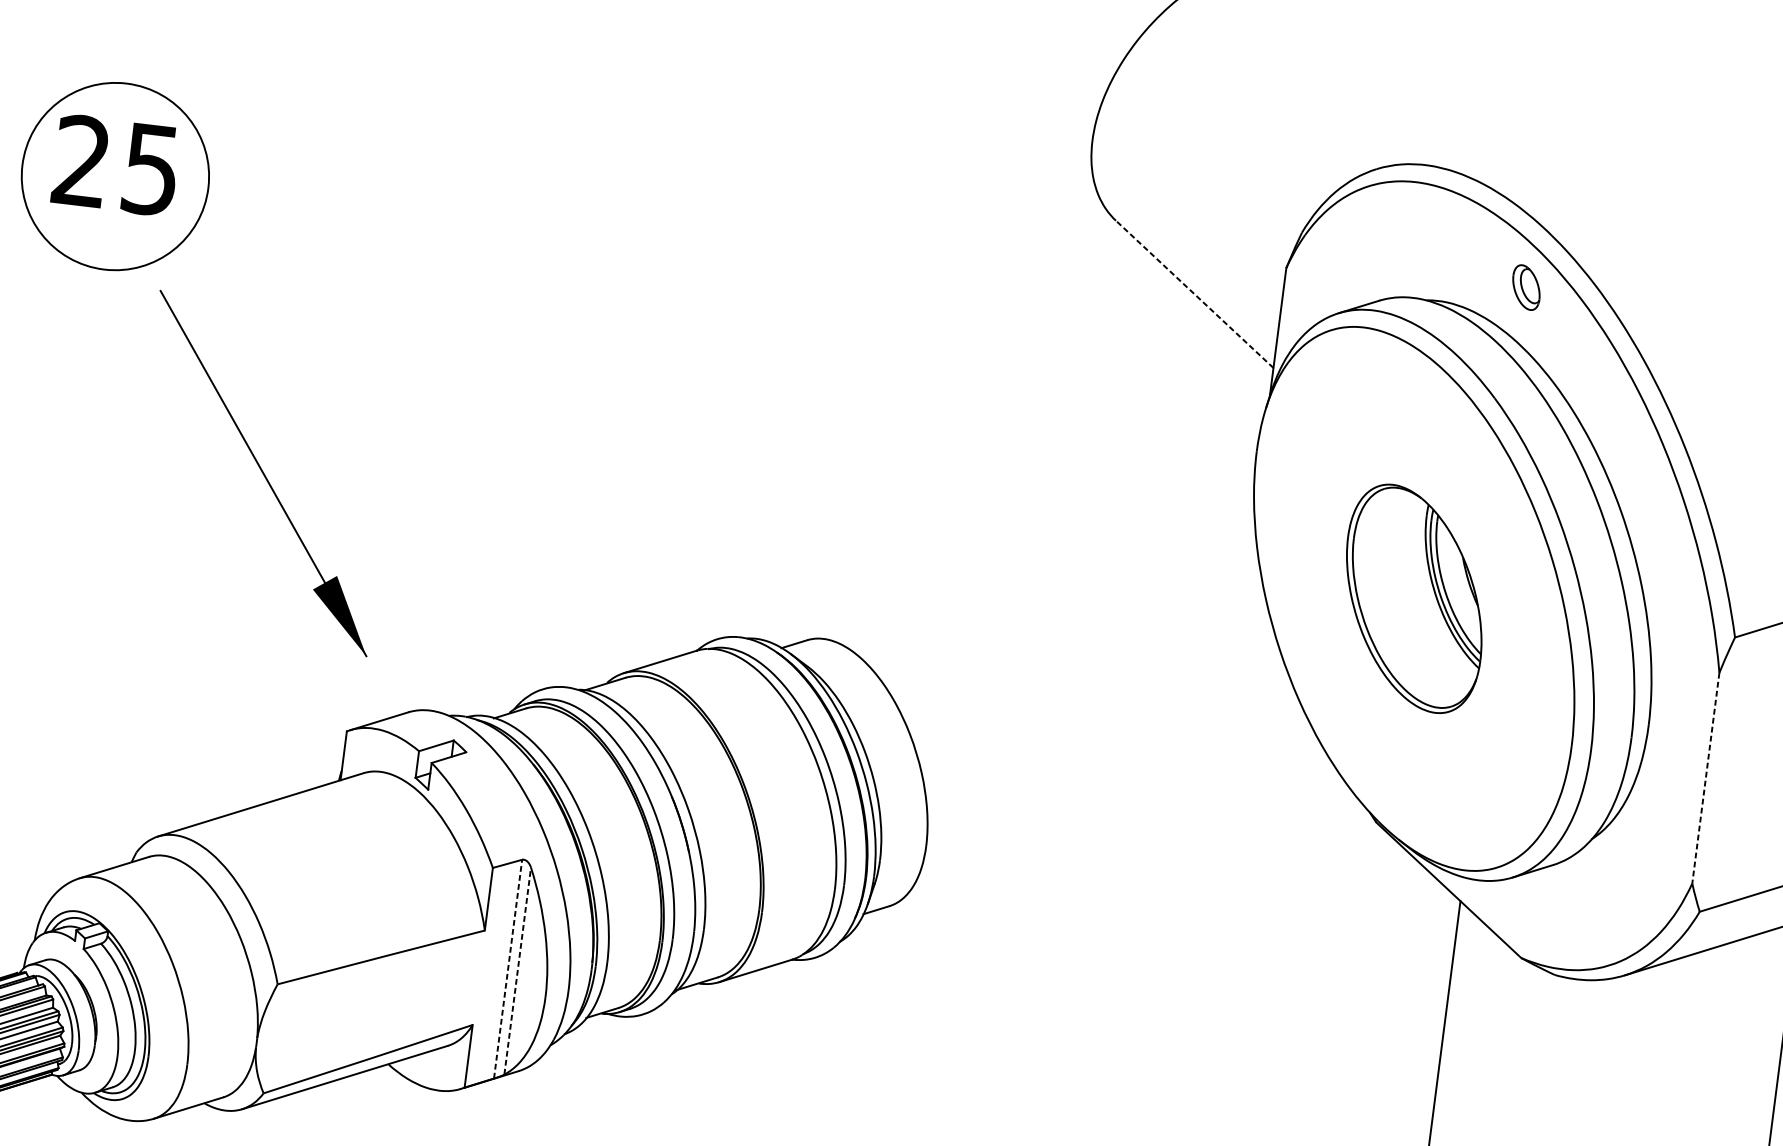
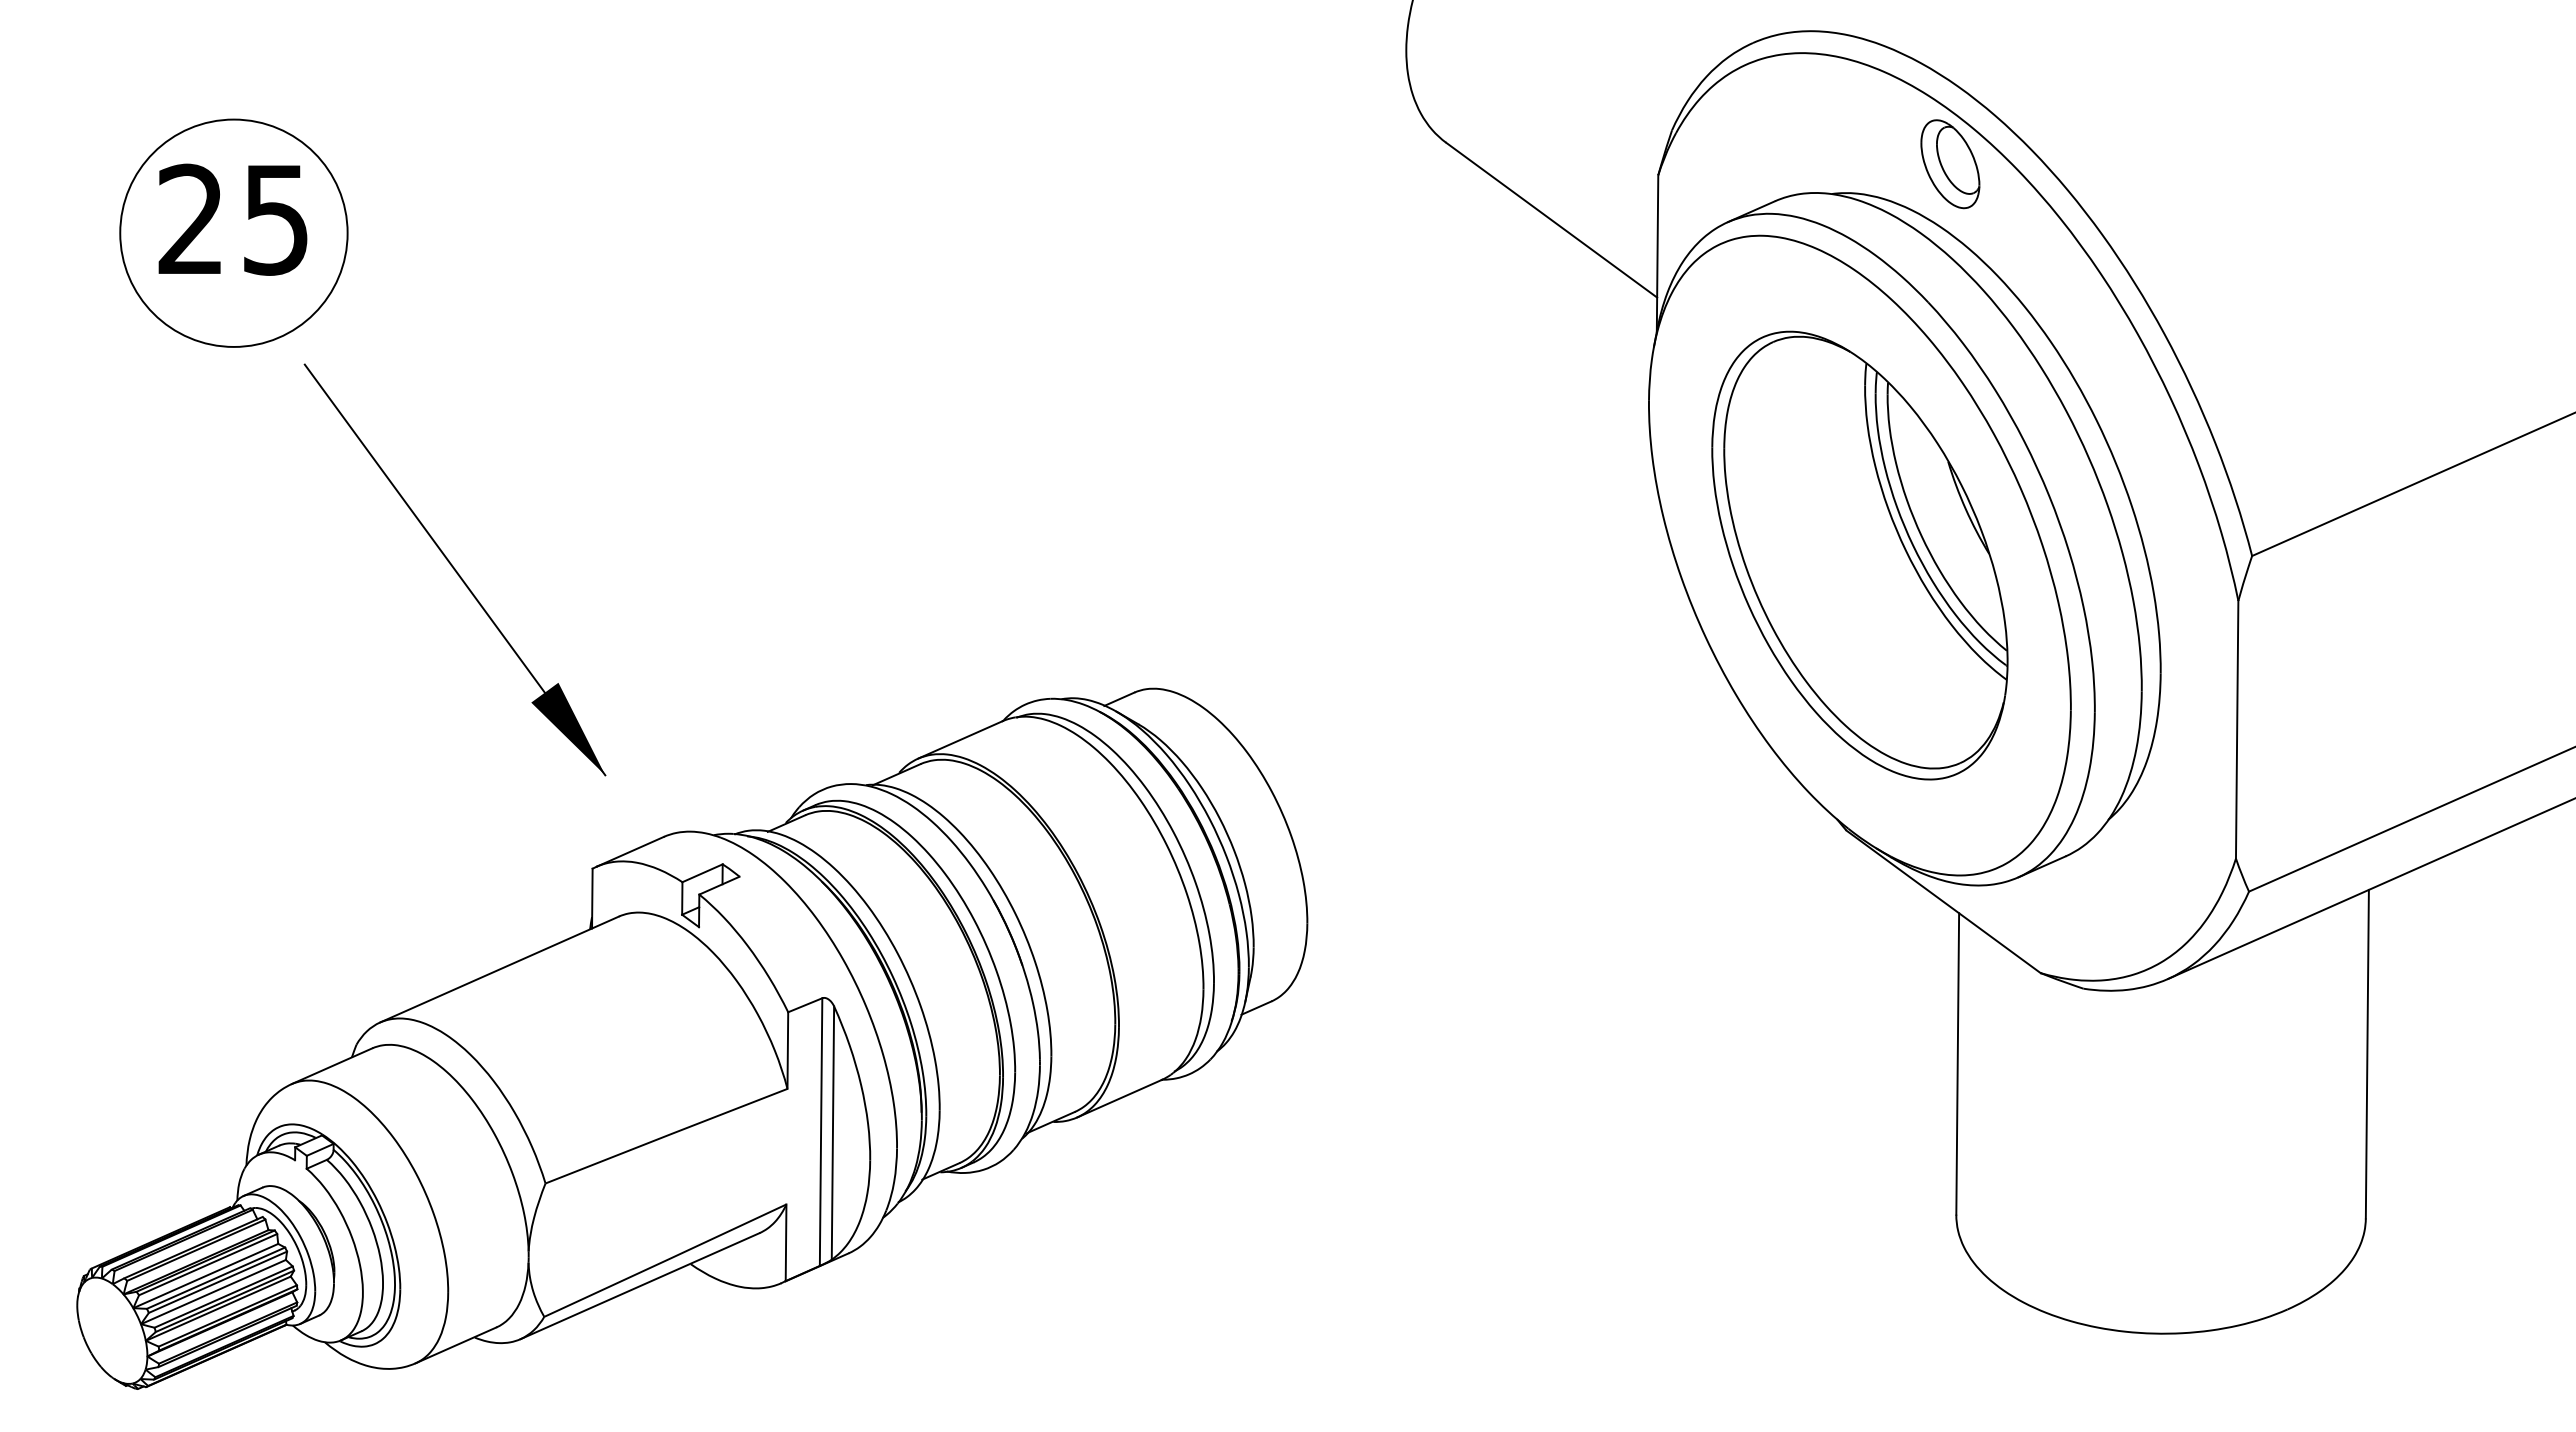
part: (1526, 287) -> (1950, 164), size x1.67
line: (1194, 294) -> (1551, 220), dashed -> solid
part: (1413, 598) -> (1859, 555), size x1.67
line: (1706, 777) -> (2237, 729), dashed -> solid
line: (508, 969) -> (821, 1132), dashed -> solid
line: (517, 971) -> (832, 1133), dashed -> solid

